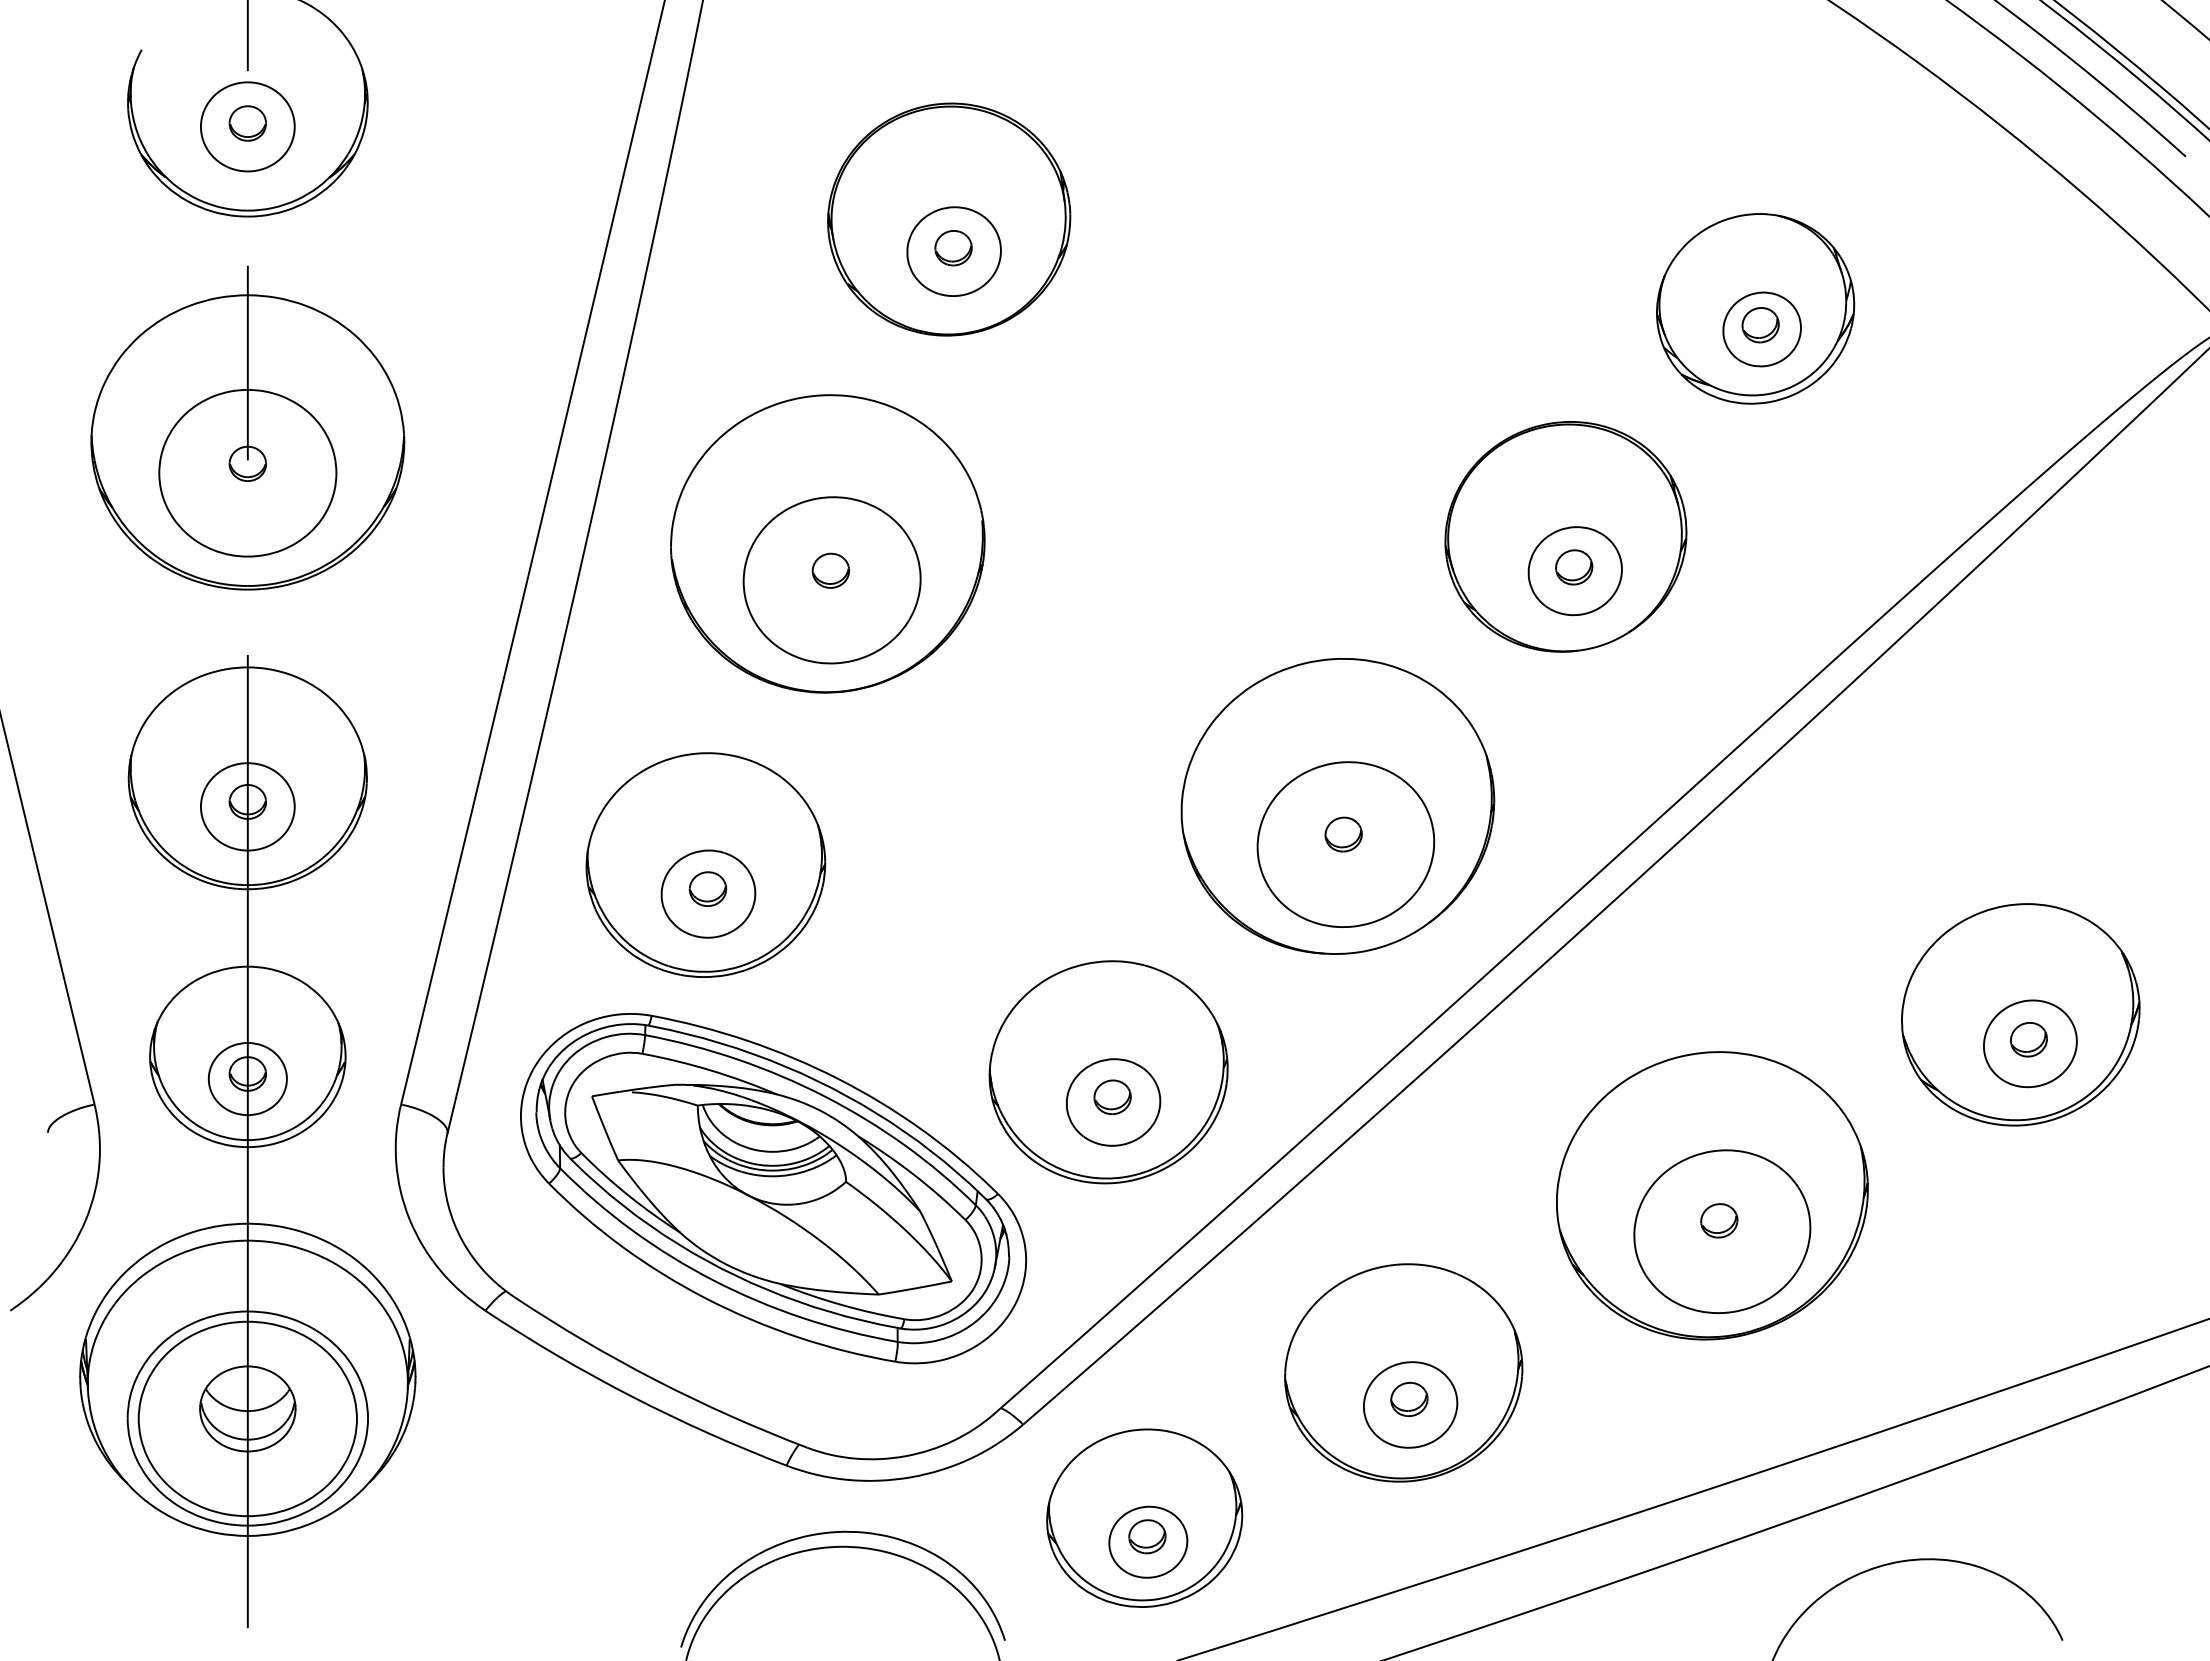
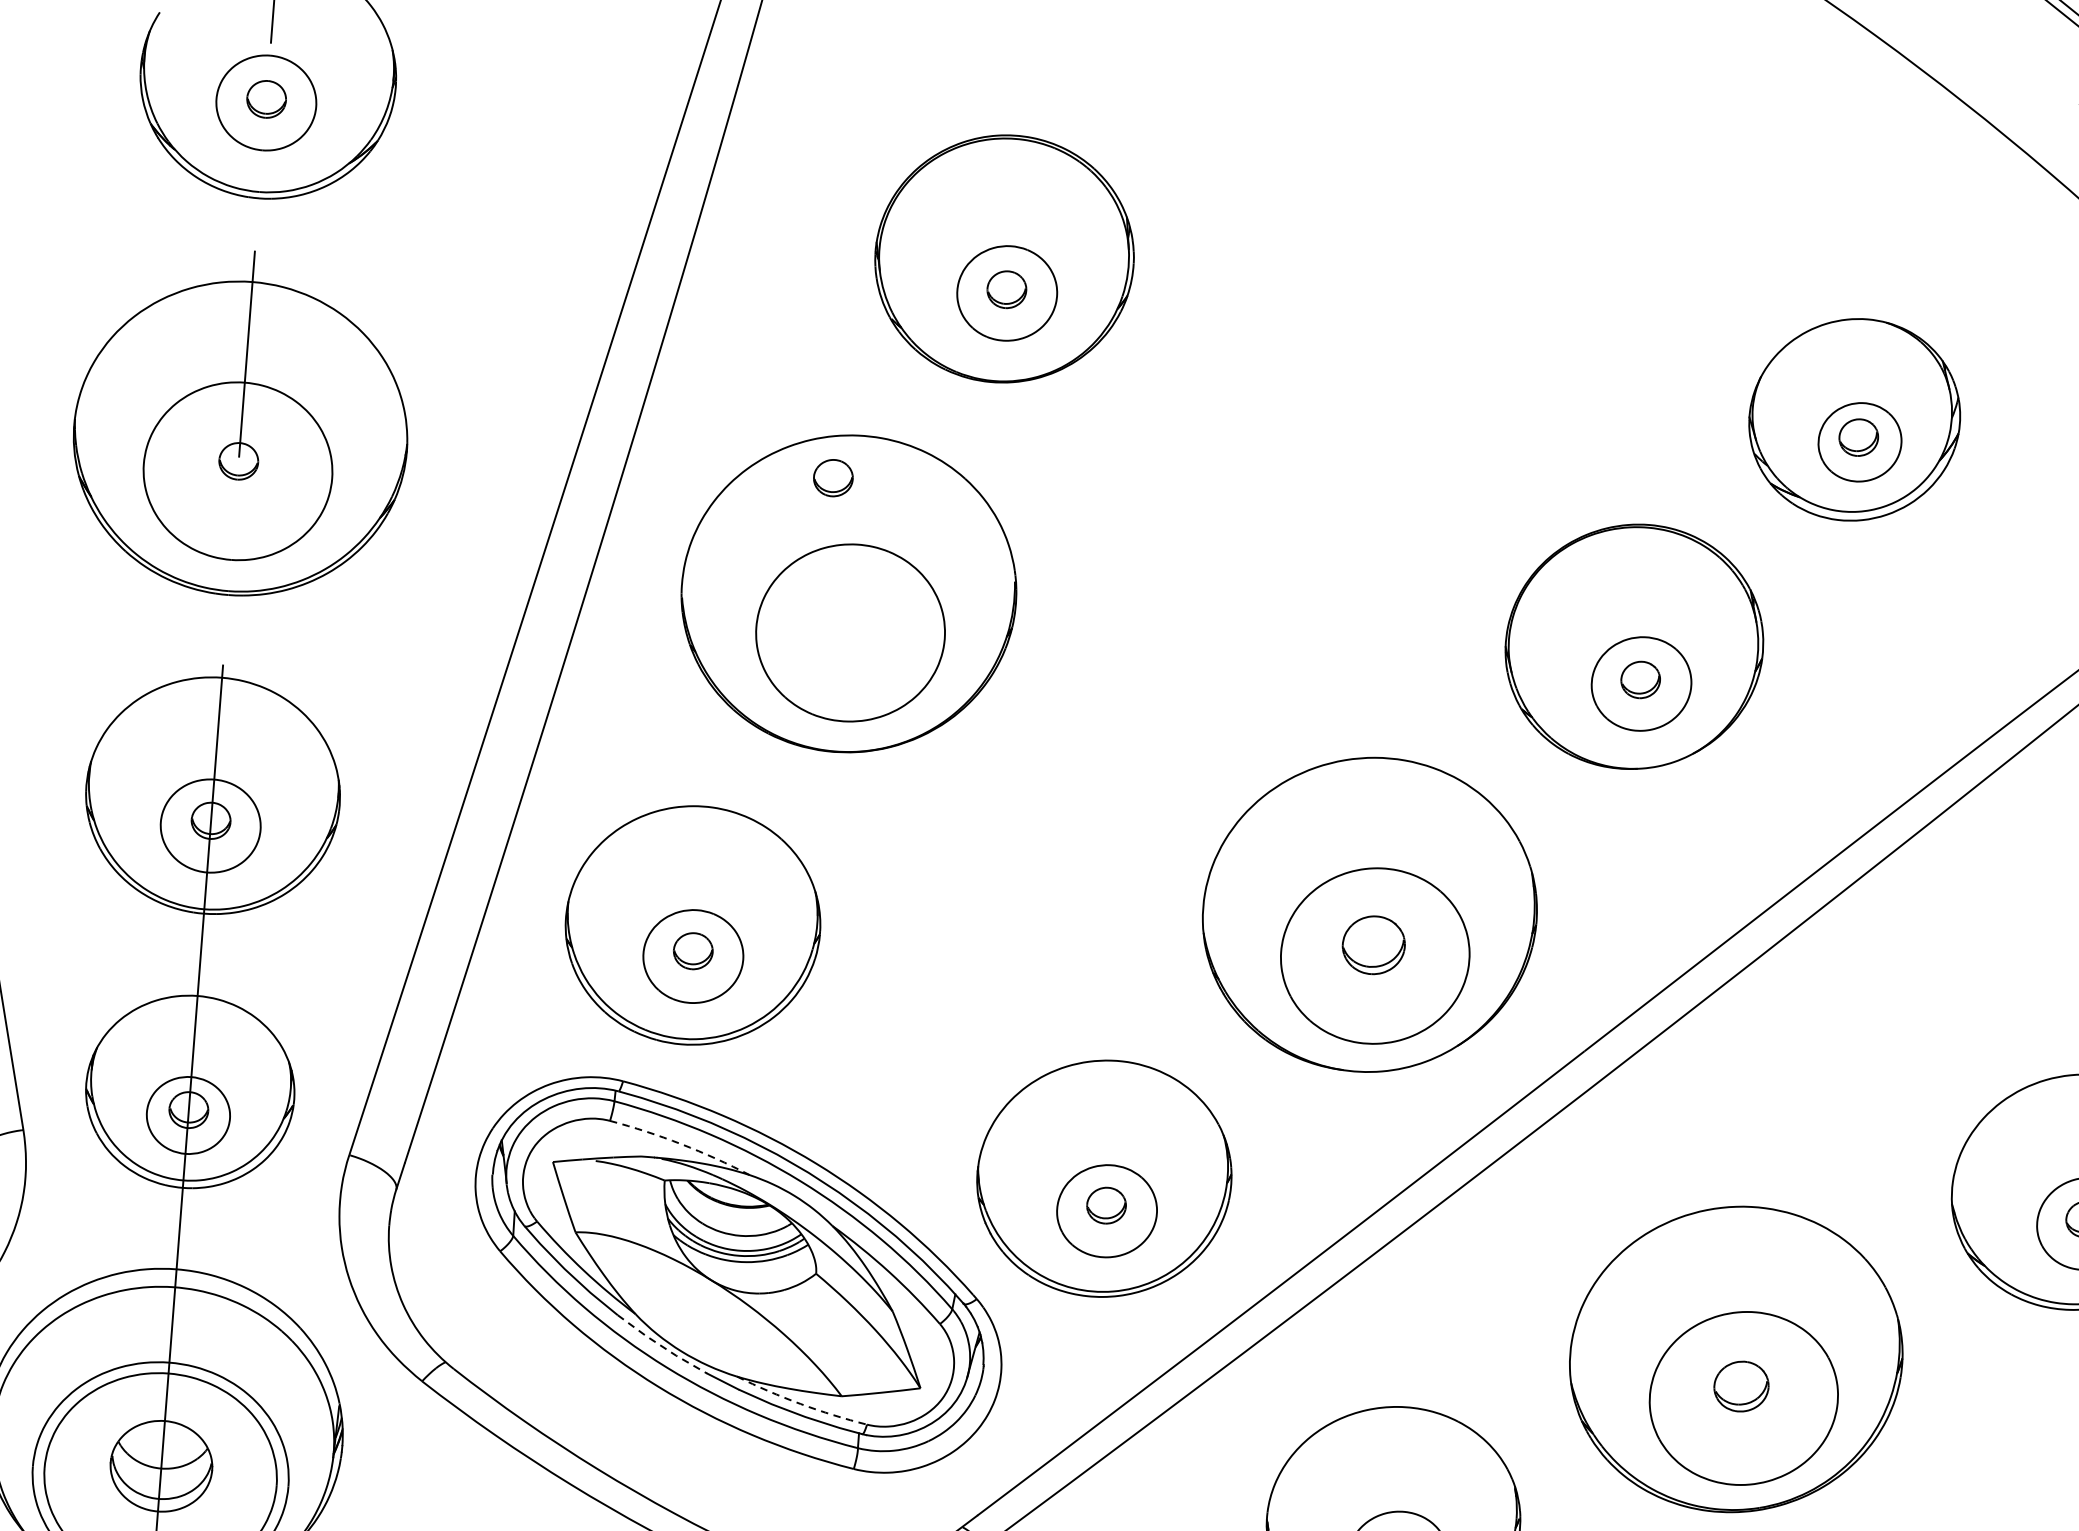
part: (830, 570) -> (832, 477), moved
part: (1343, 834) -> (1373, 945), size x1.6
arc: (710, 1070) -> (681, 1144), solid -> dashed
part: (1719, 1220) -> (1741, 1386), size x1.4
line: (706, 1260) -> (661, 1345), solid -> dashed
arc: (841, 1304) -> (801, 1403), solid -> dashed

